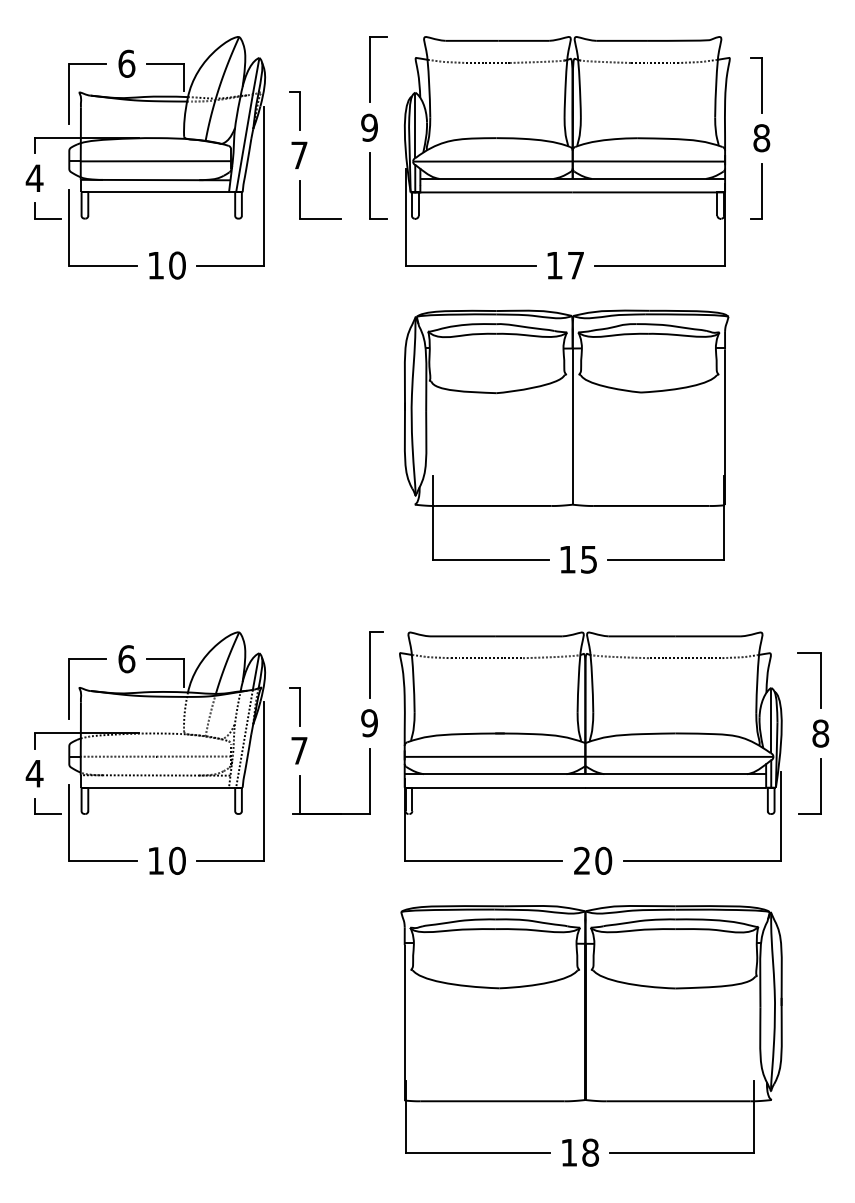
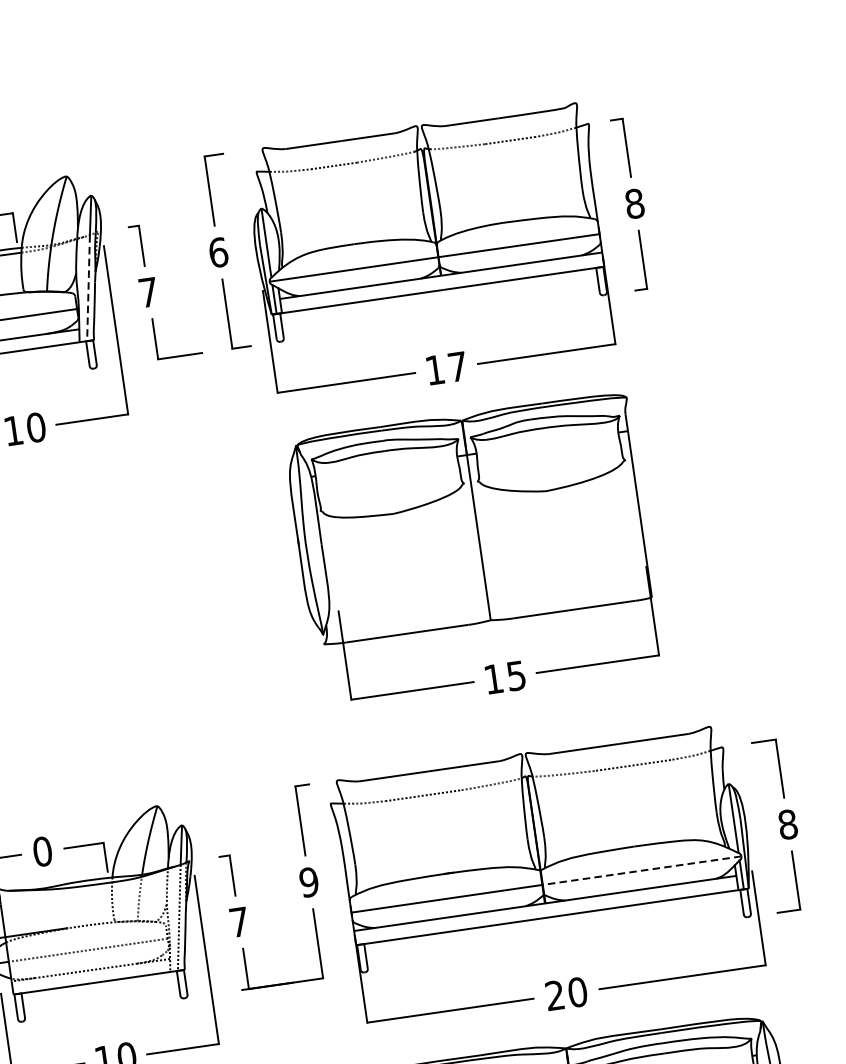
text: (369, 127) -> (218, 252), 9 -> 6
line: (244, 143) -> (88, 288), solid -> dashed
text: (126, 658) -> (42, 850), 6 -> 0
line: (678, 756) -> (641, 870), solid -> dashed

